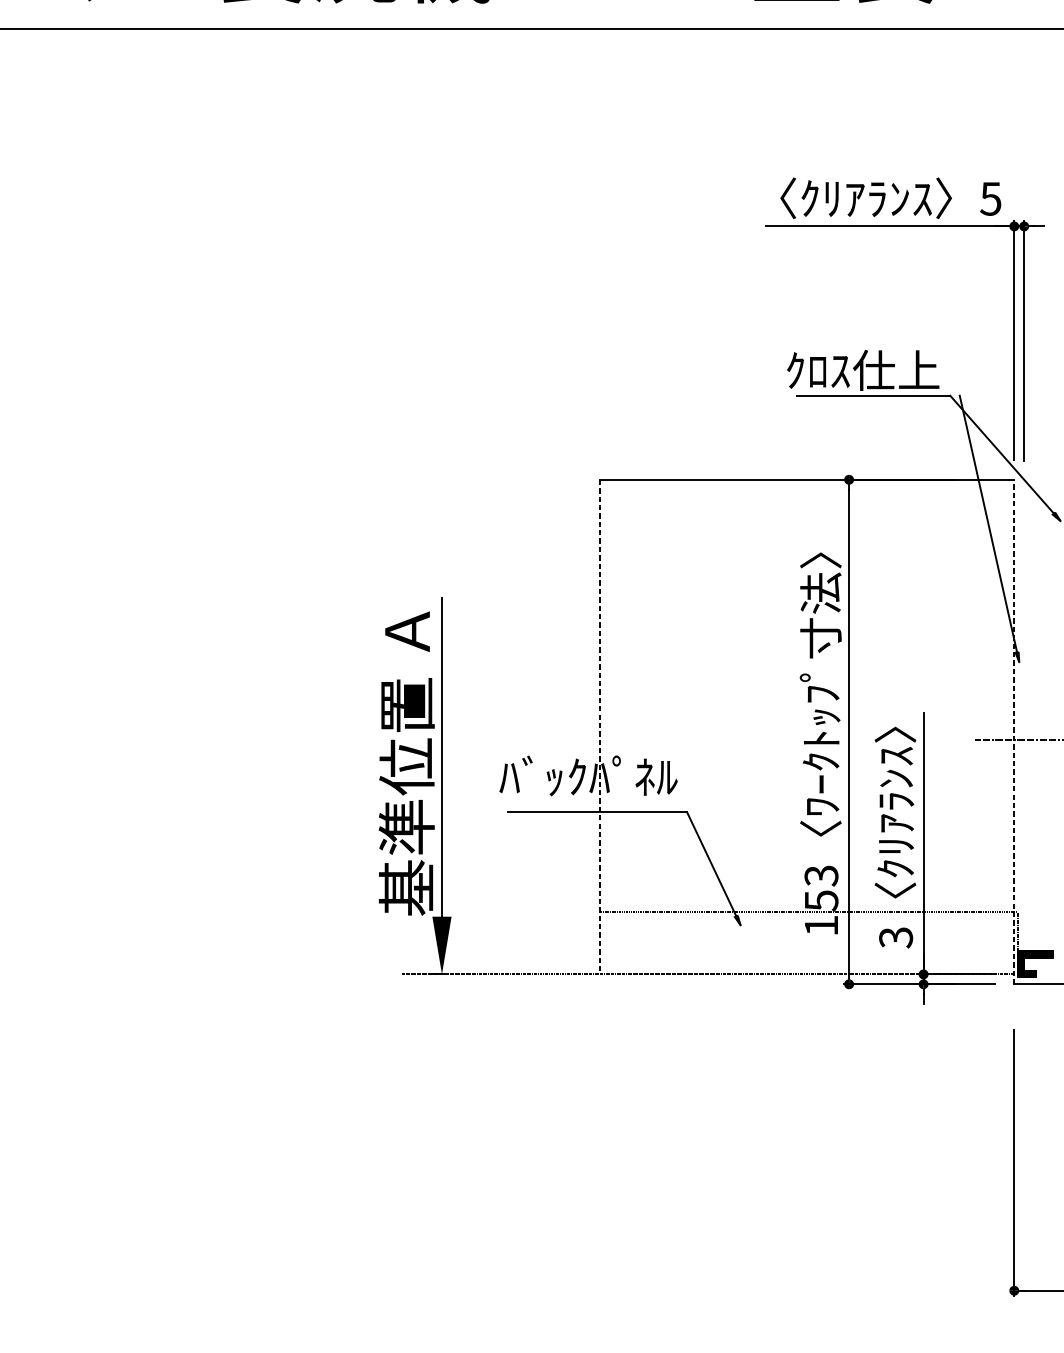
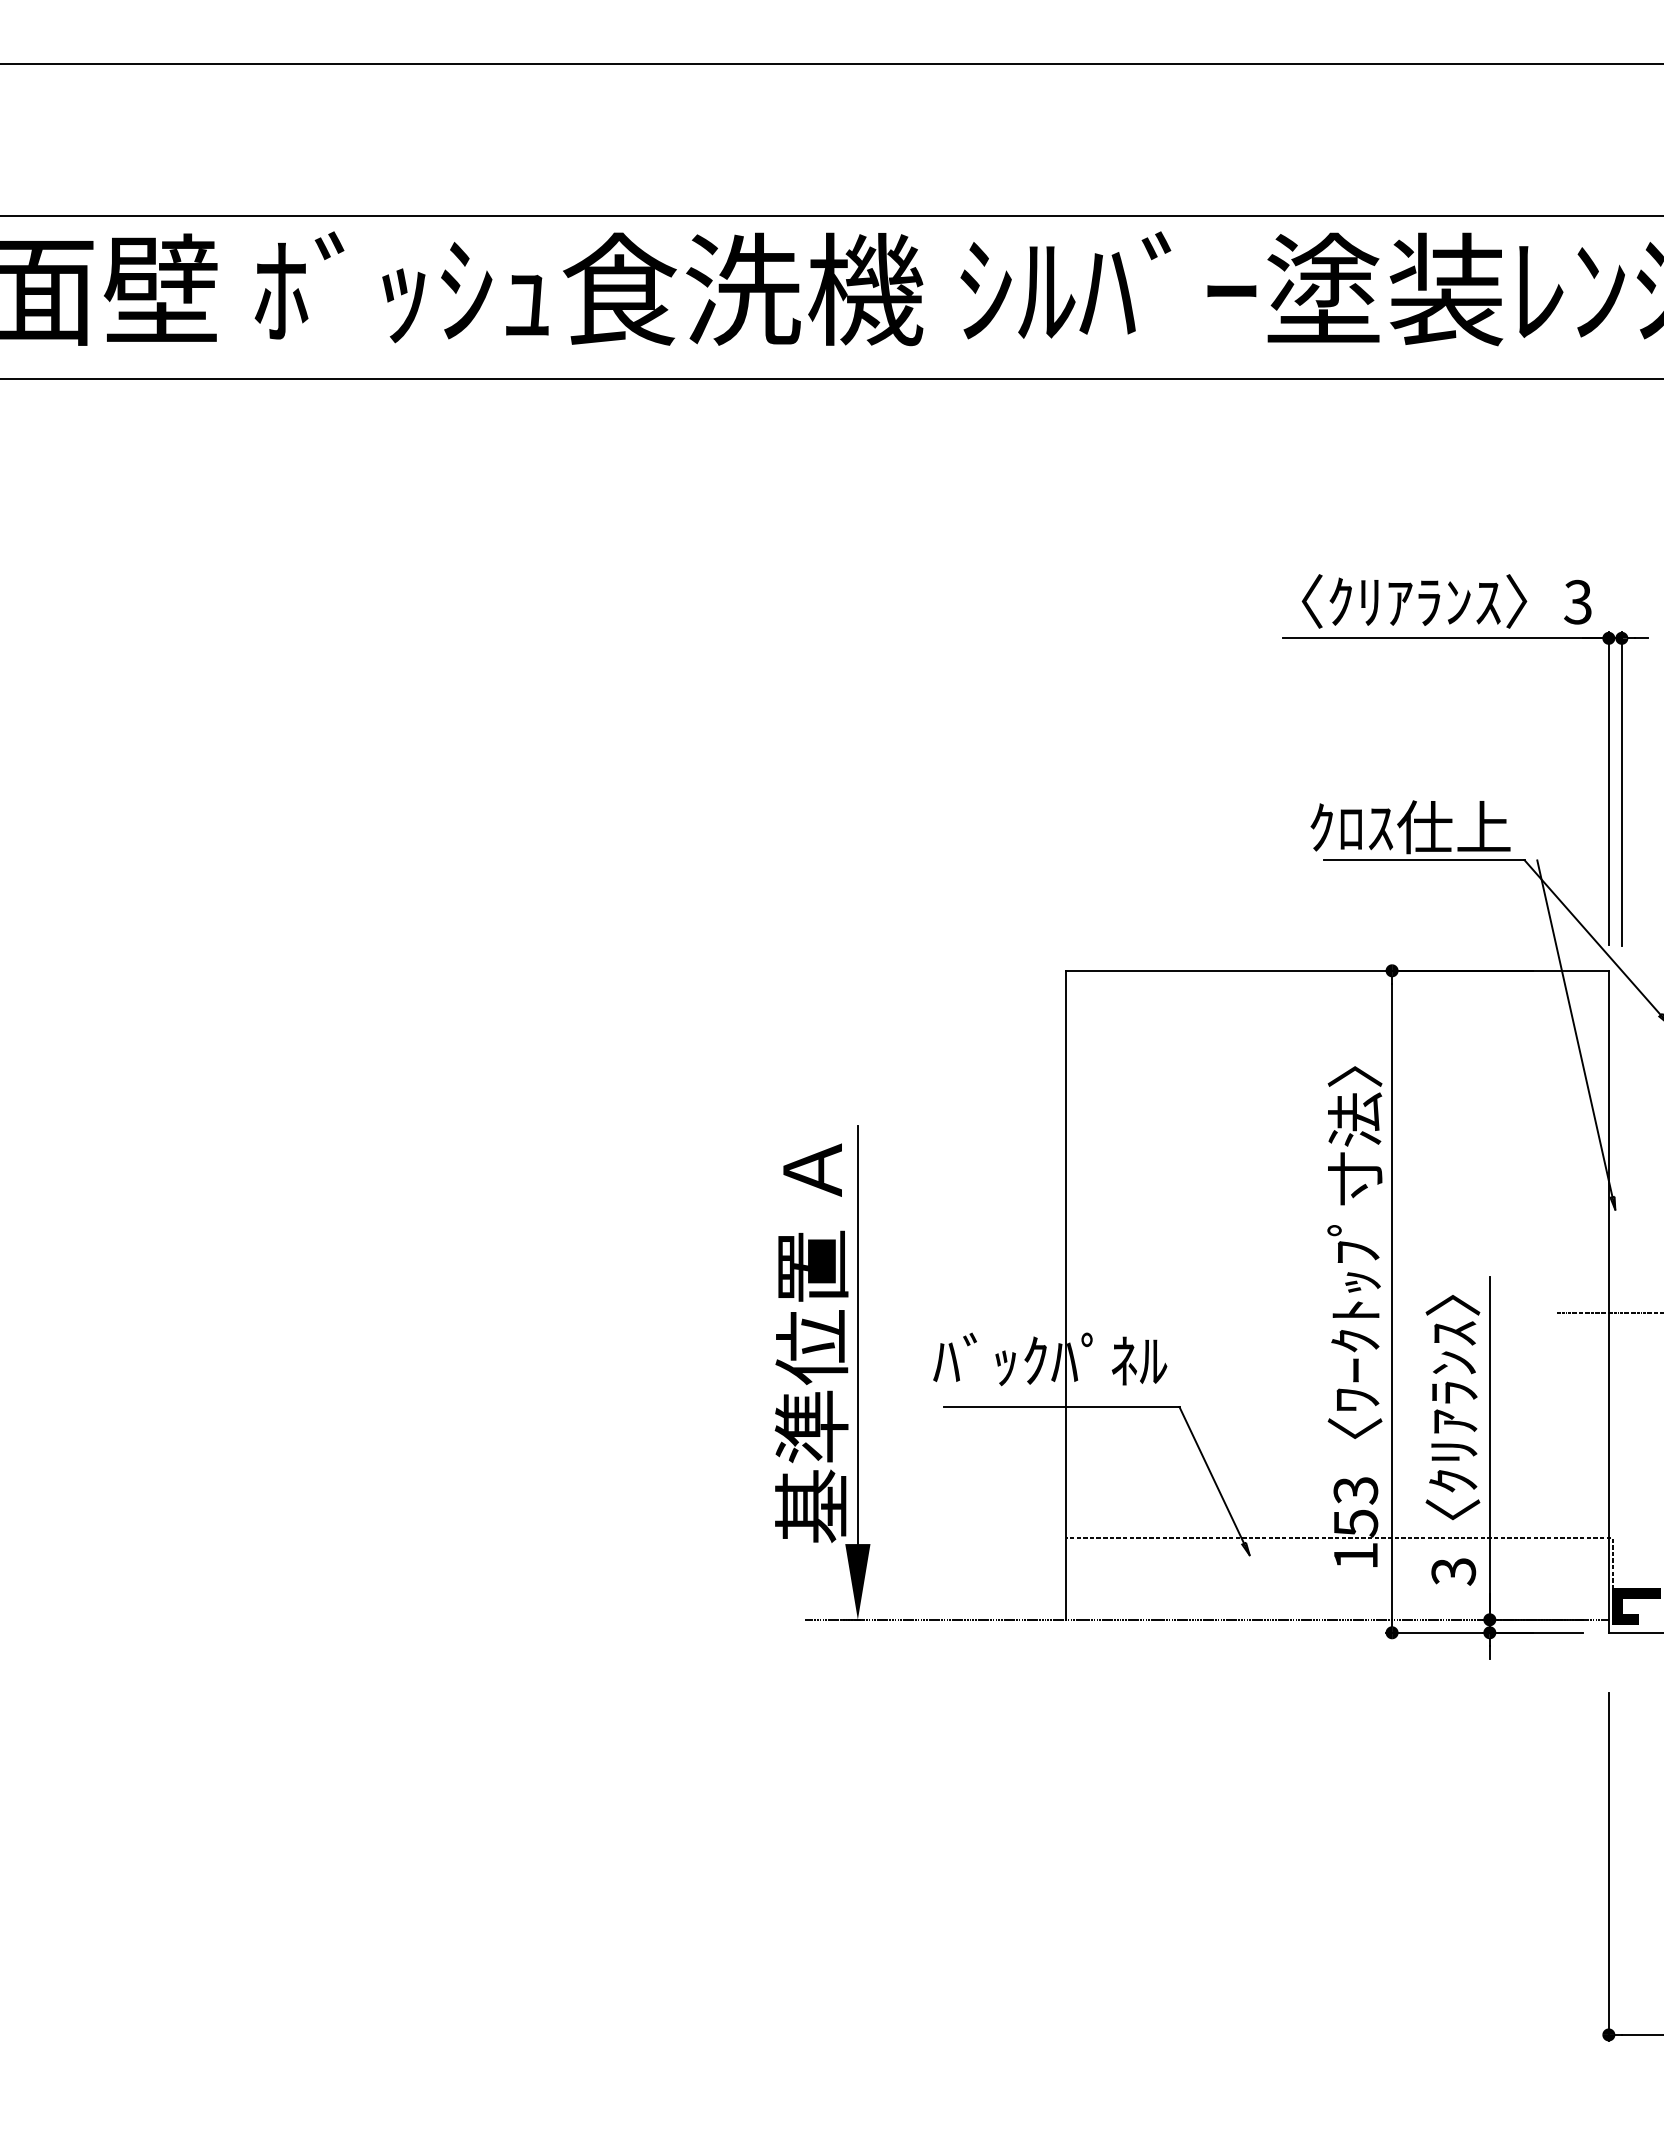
text: (990, 198) -> (1577, 601), 5 -> 3
line: (600, 727) -> (1065, 1295), dashed -> solid
line: (1014, 731) -> (1608, 1301), dashed -> solid

